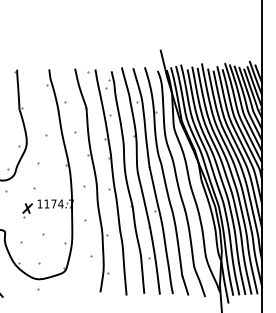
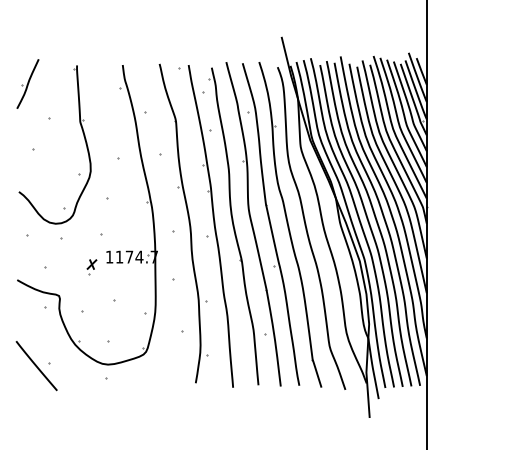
part: (27, 210) -> (91, 266), size x0.7

